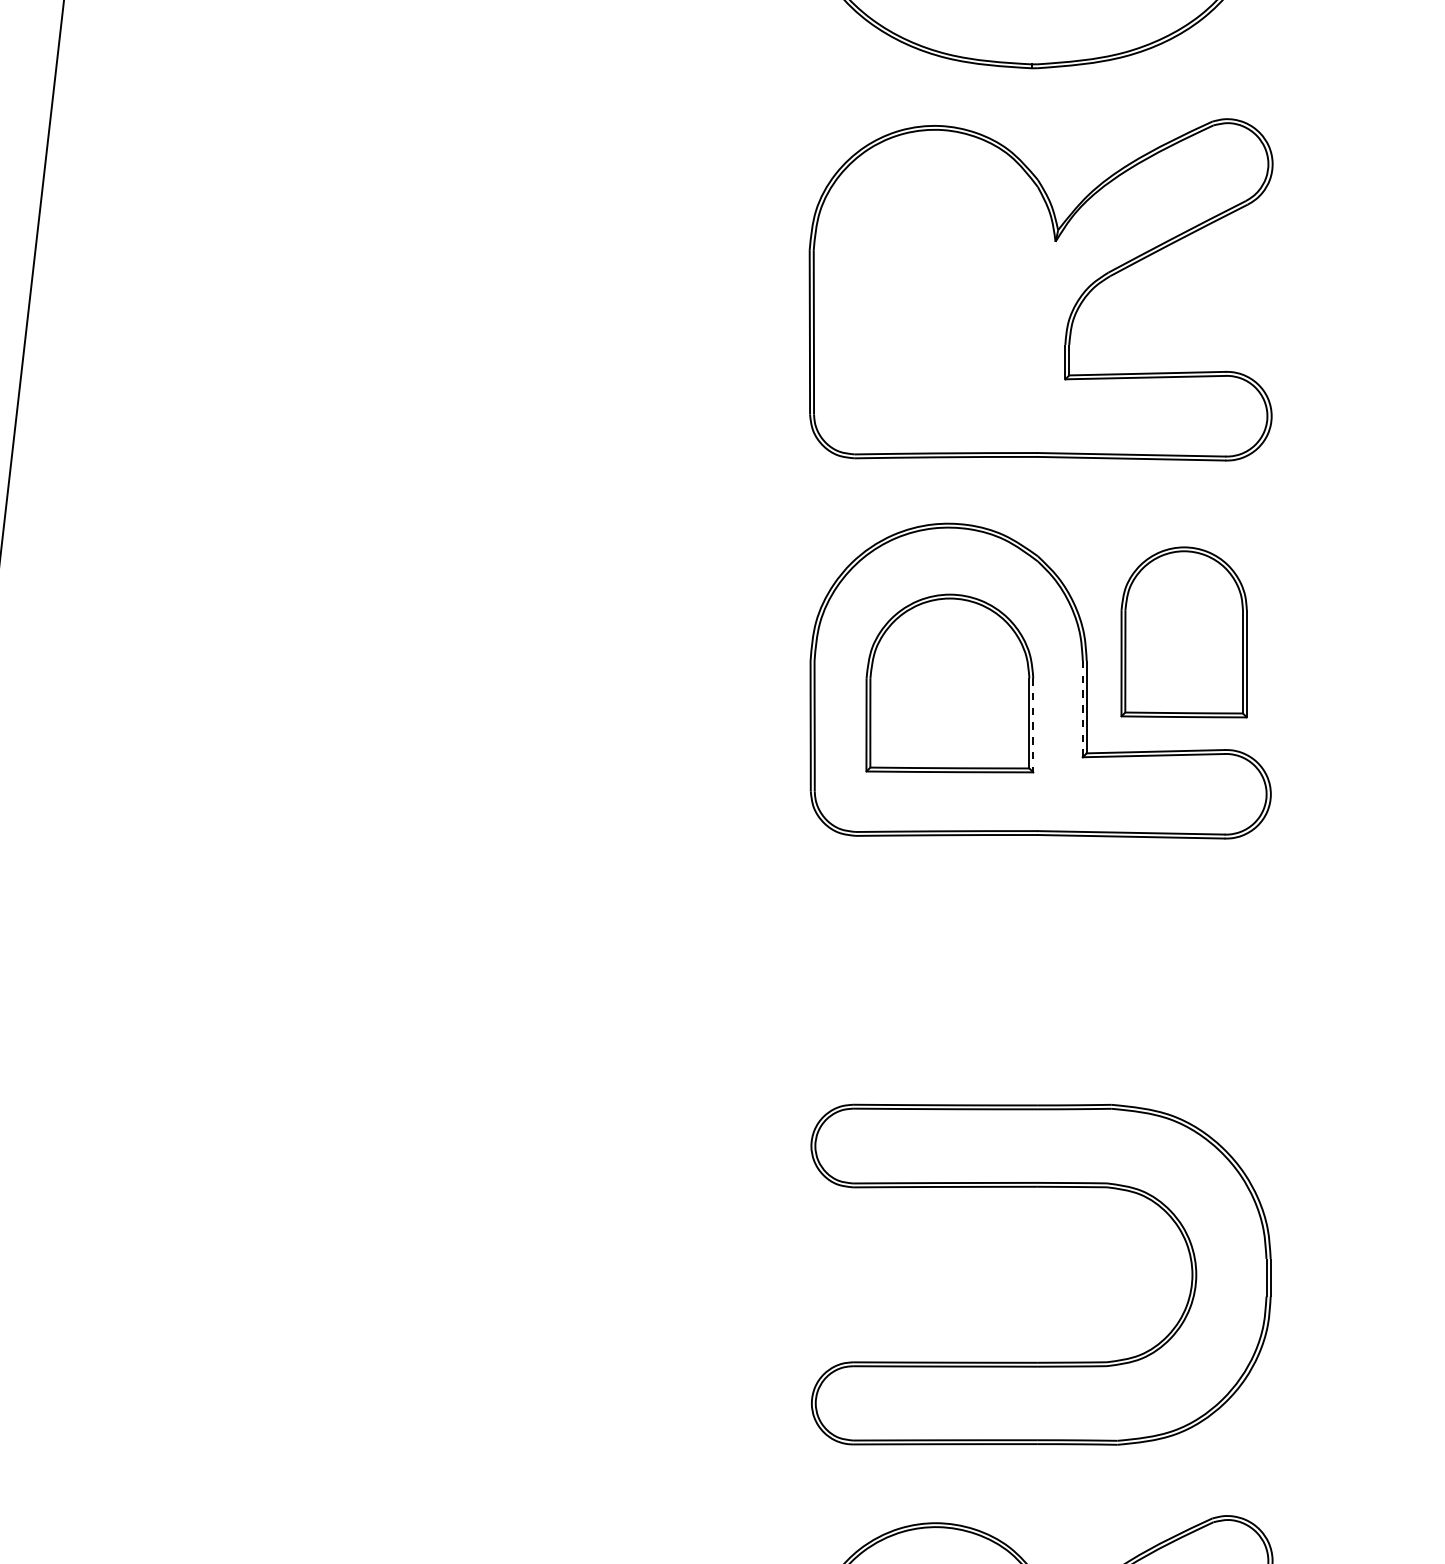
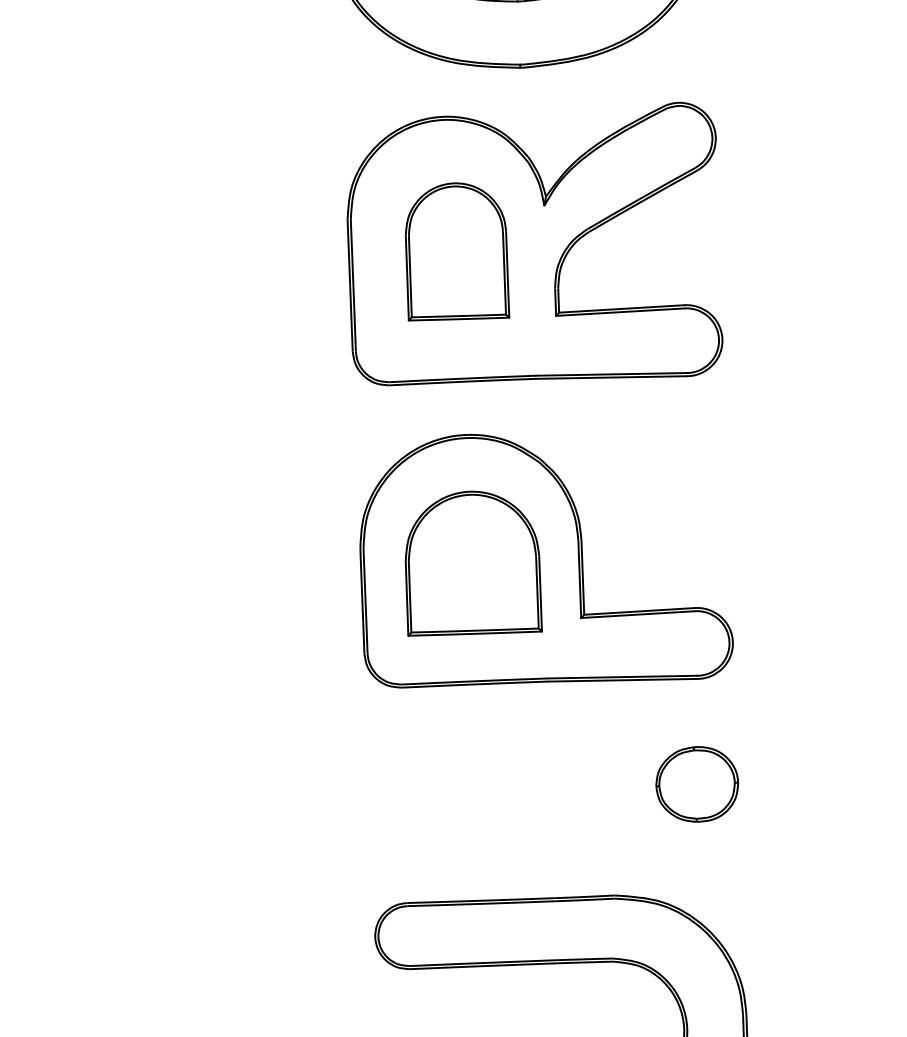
part: (1183, 632) -> (456, 251), moved
line: (1082, 709) -> (579, 579), dashed -> solid
line: (1033, 725) -> (540, 594), dashed -> solid
part: (1219, 969) -> (696, 783), added

